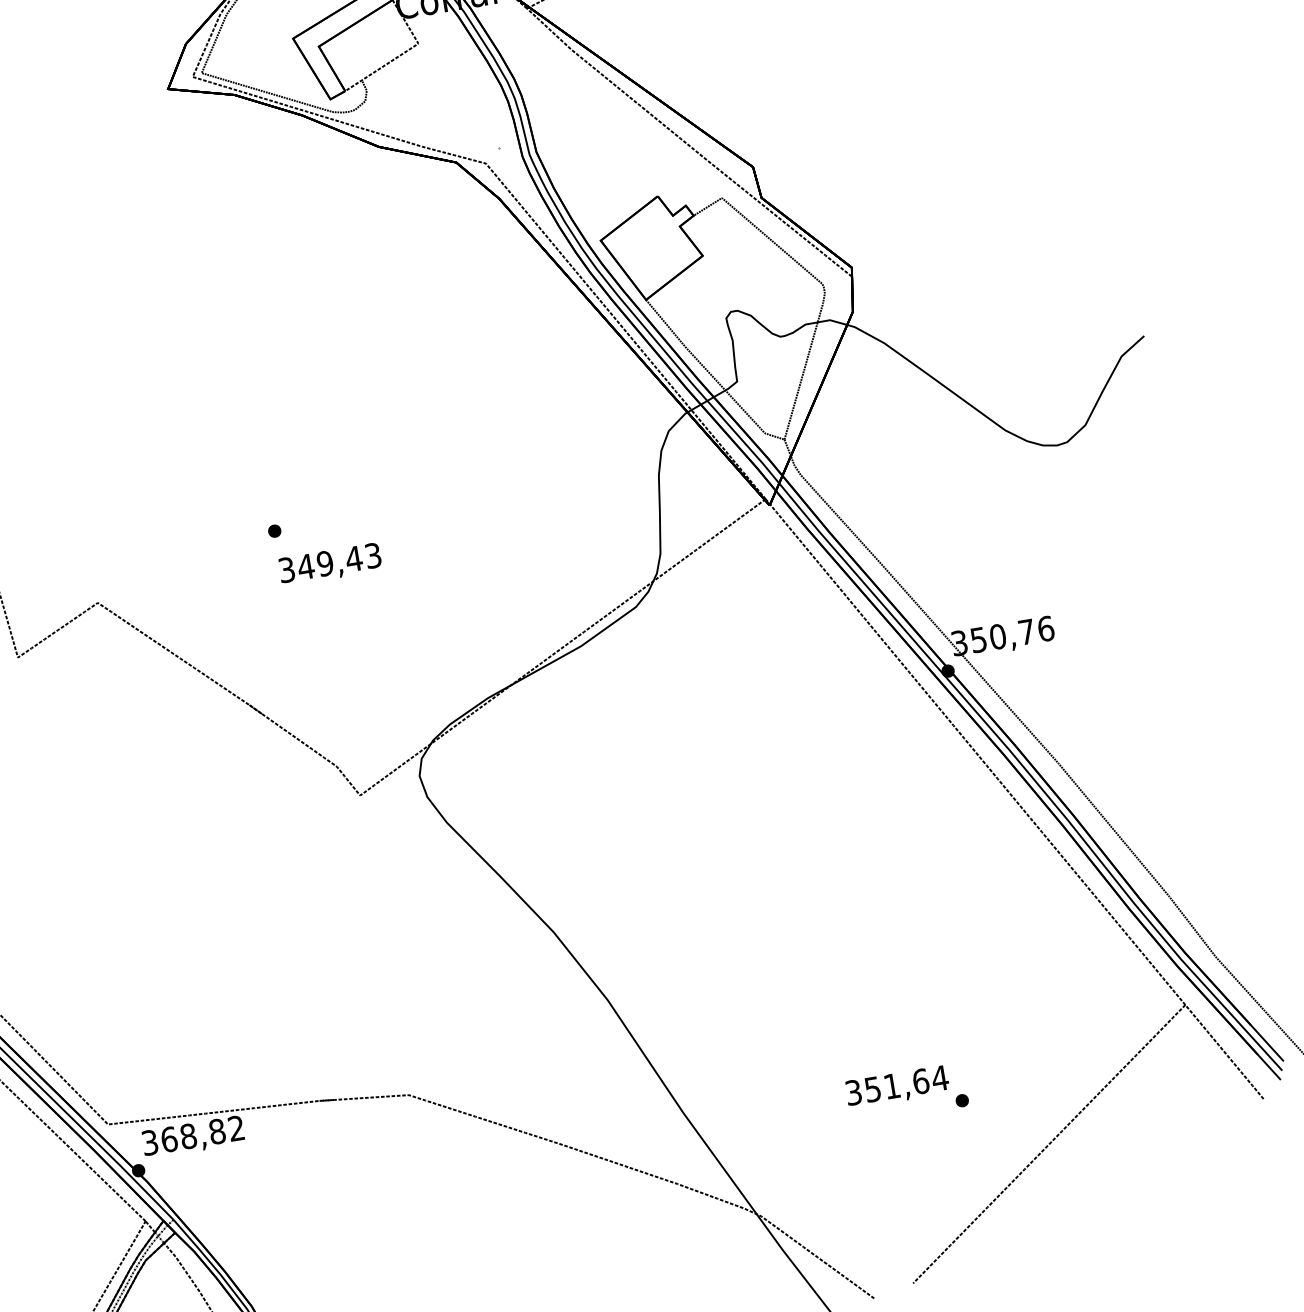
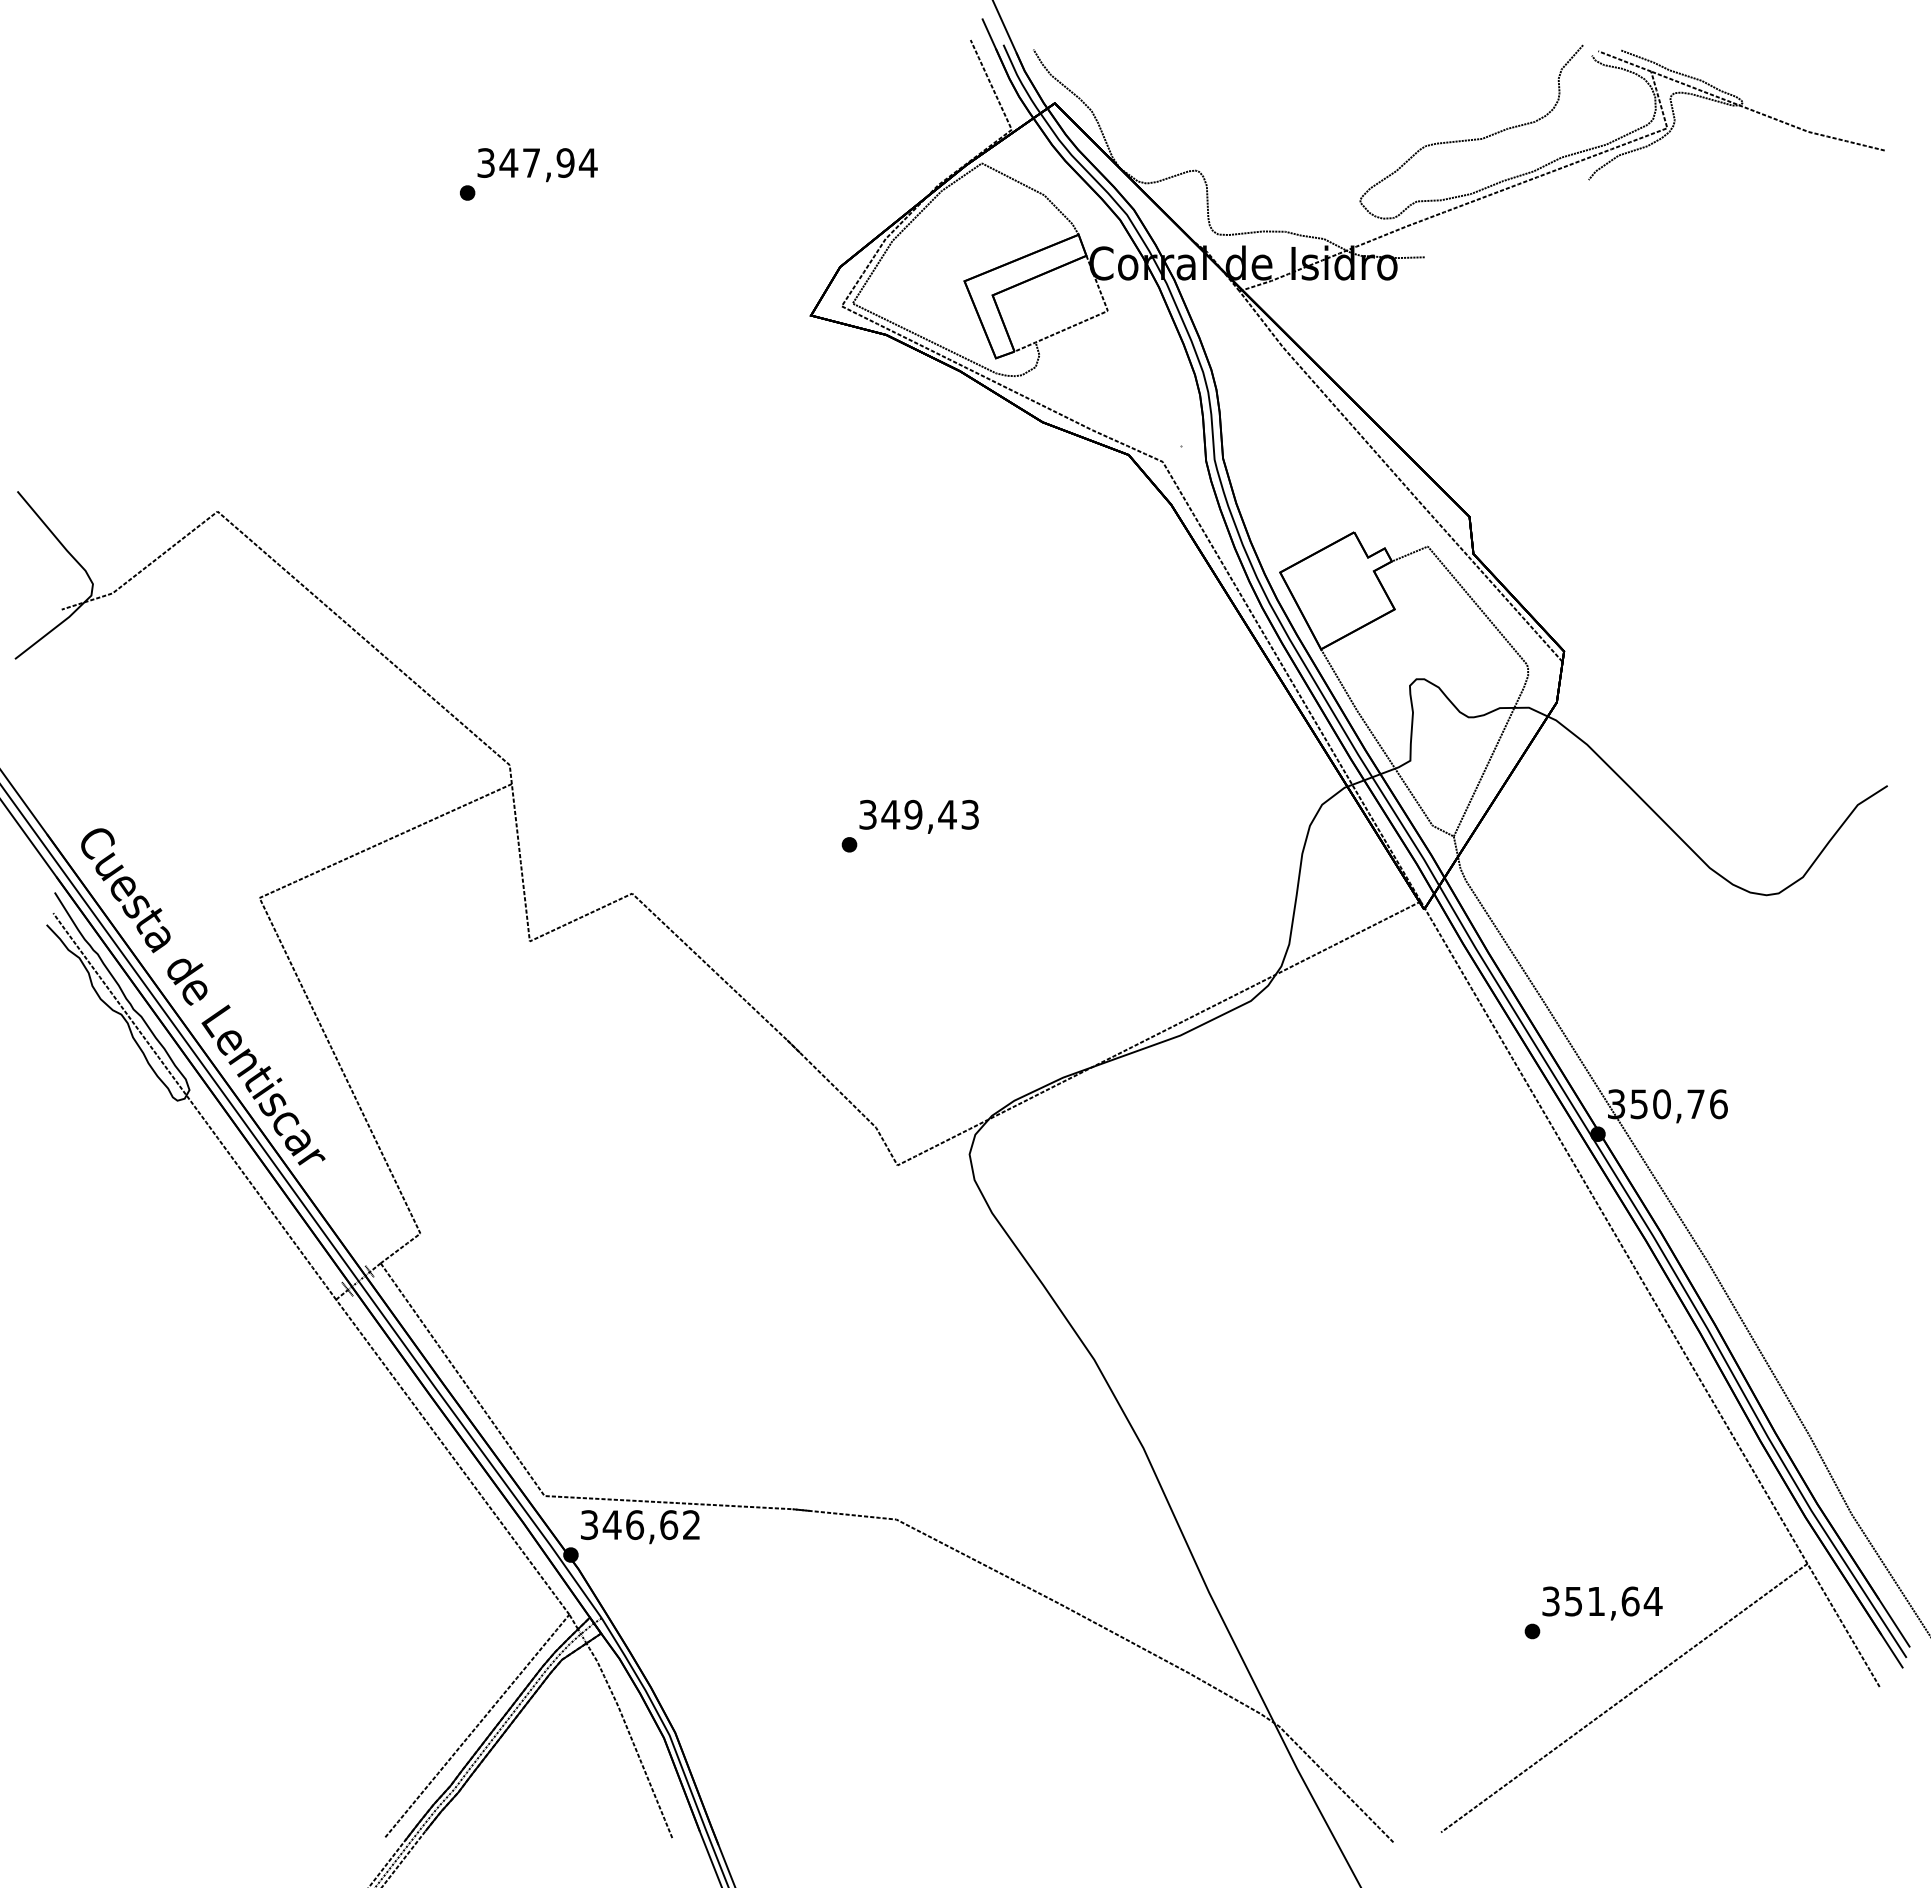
text: (329, 564) -> (918, 816), moved
text: (897, 1087) -> (1602, 1603), moved
text: (193, 1135) -> (640, 1525), 368,82 -> 346,62

